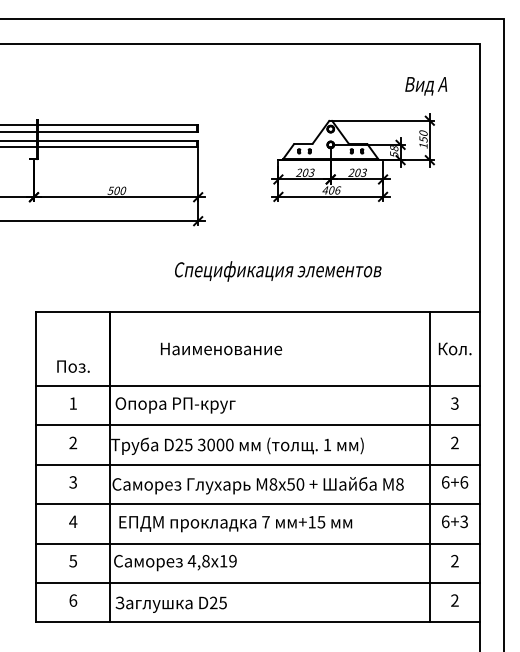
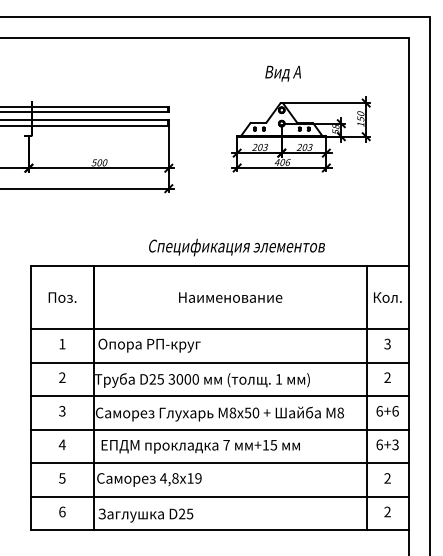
text: (425, 86) -> (282, 73), moved
text: (277, 271) -> (236, 247), moved
text: (221, 348) -> (230, 297), moved
text: (73, 366) -> (62, 297), moved

